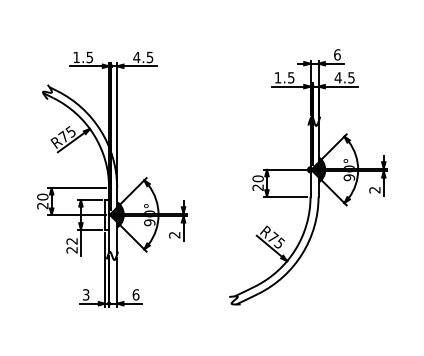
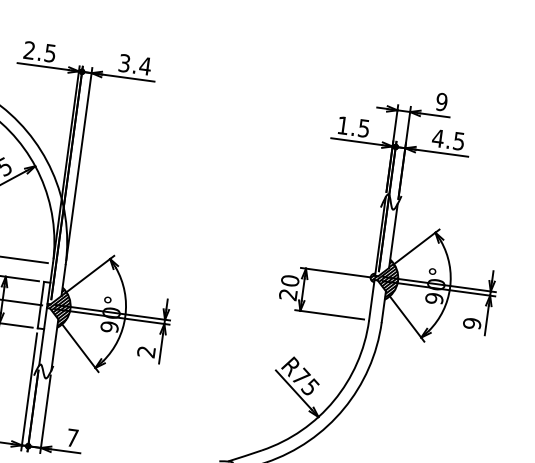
text: (337, 54) -> (442, 101), 6 -> 9
text: (76, 56) -> (29, 48), 1.5 -> 2.5
text: (143, 57) -> (135, 64), 4.5 -> 3.4
text: (374, 189) -> (471, 322), 2 -> 9
text: (135, 294) -> (71, 437), 6 -> 7

